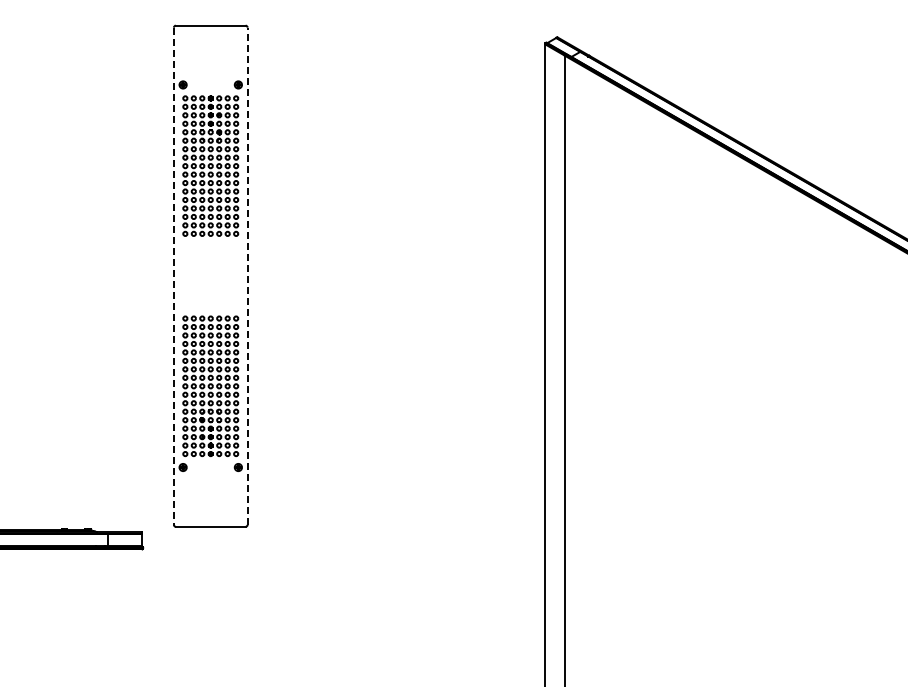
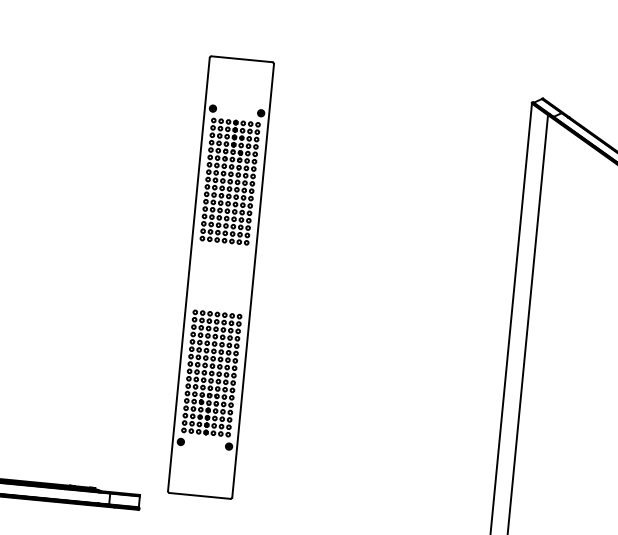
line: (173, 276) -> (188, 274), dashed -> solid
line: (247, 276) -> (253, 280), dashed -> solid

